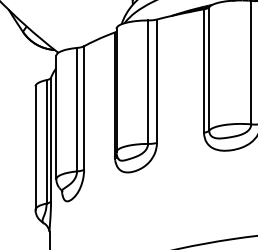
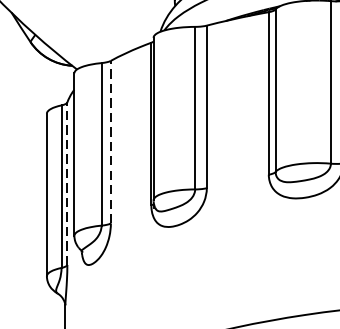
line: (84, 108) -> (111, 142), solid -> dashed
line: (51, 139) -> (67, 183), solid -> dashed

